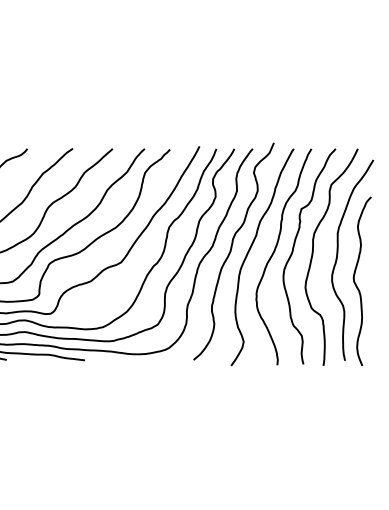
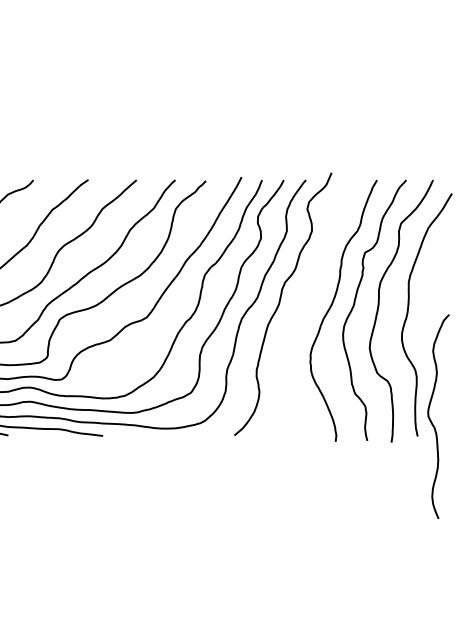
curve: (250, 250) -> (303, 303), removed
curve: (356, 283) -> (431, 419), moved

